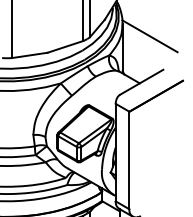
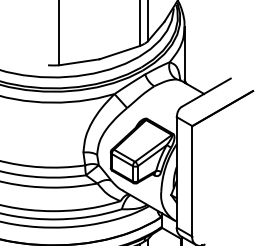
line: (149, 36) -> (215, 40), removed

